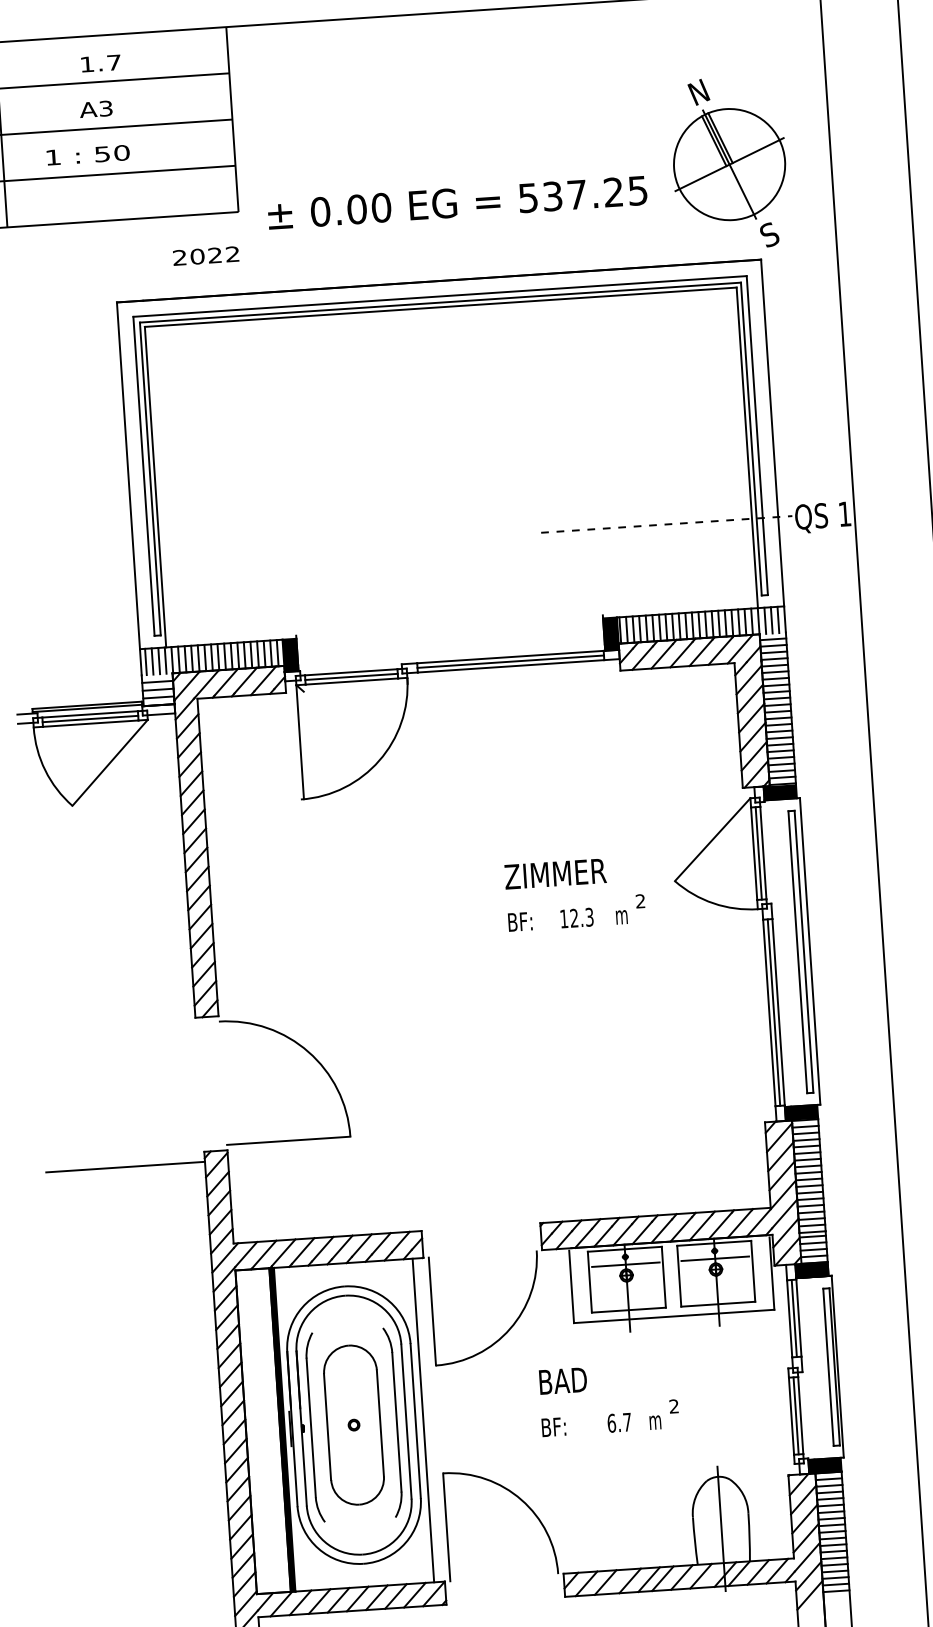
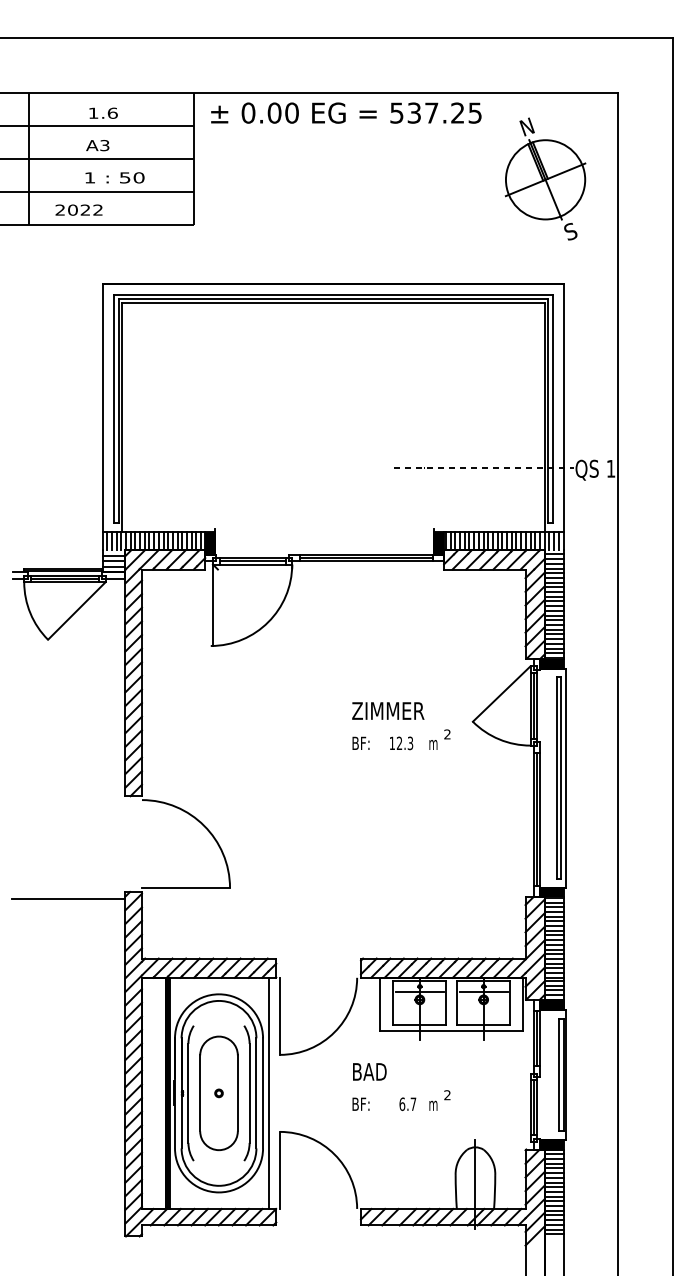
text: (113, 61) -> (112, 112), 1.7 -> 1.6
text: (87, 154) -> (114, 177), moved
part: (729, 162) -> (545, 178), moved
text: (457, 201) -> (346, 112), moved
text: (205, 255) -> (78, 209), moved

